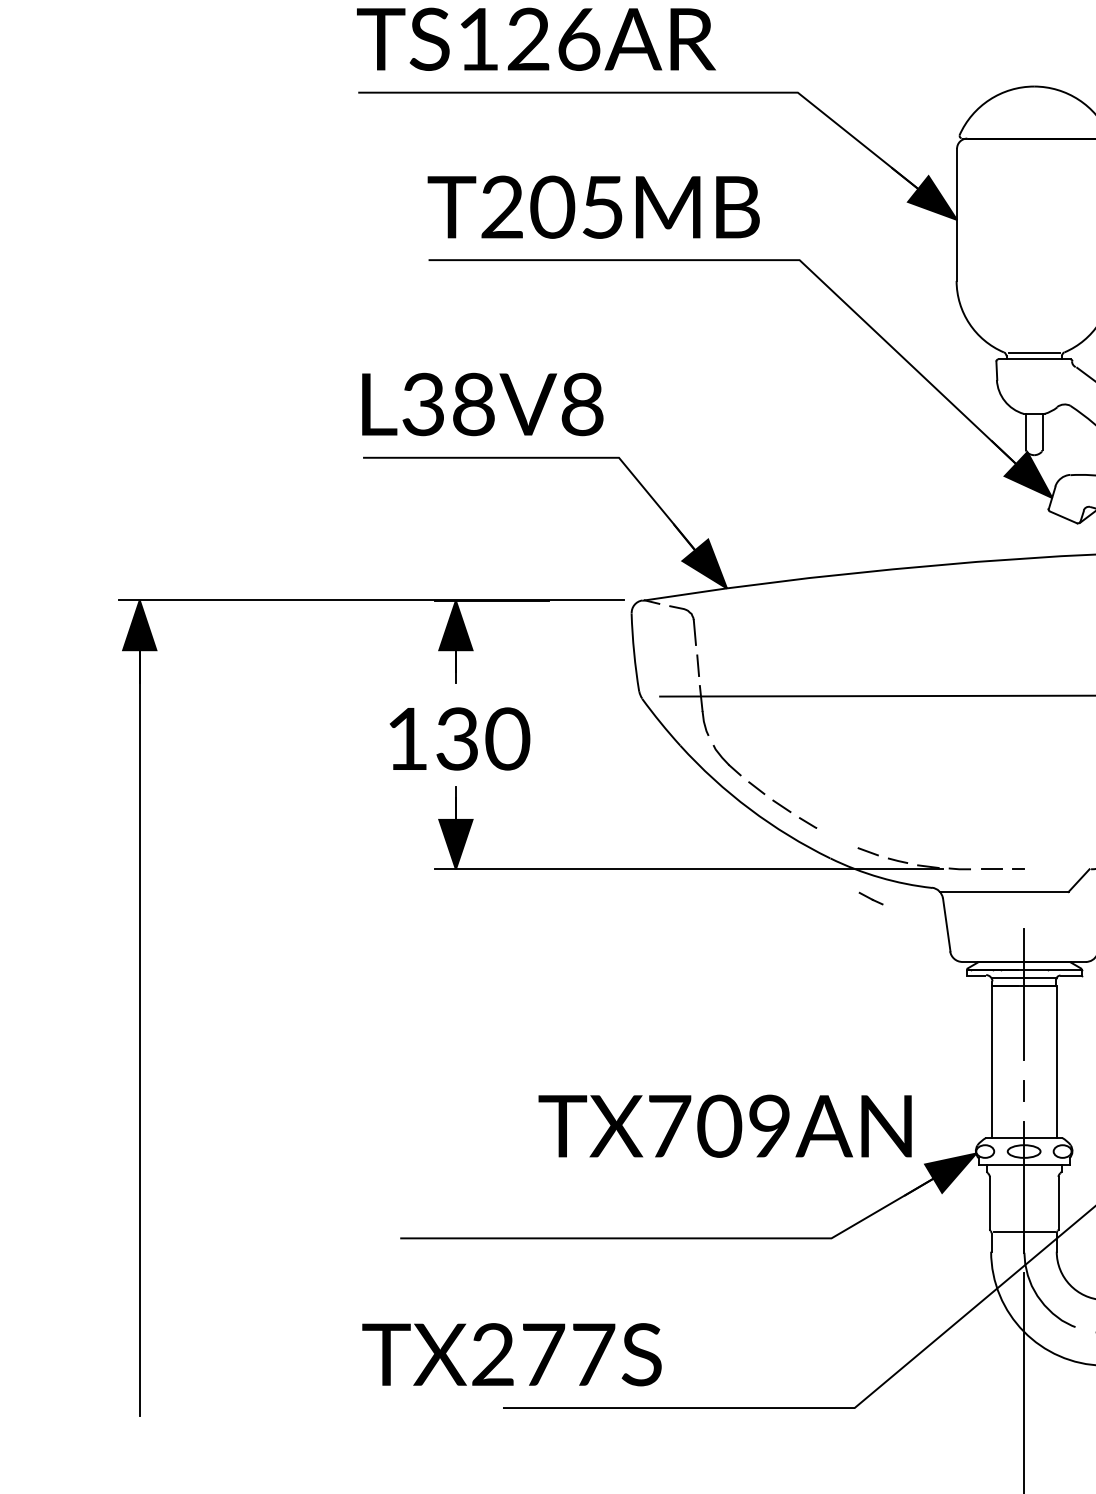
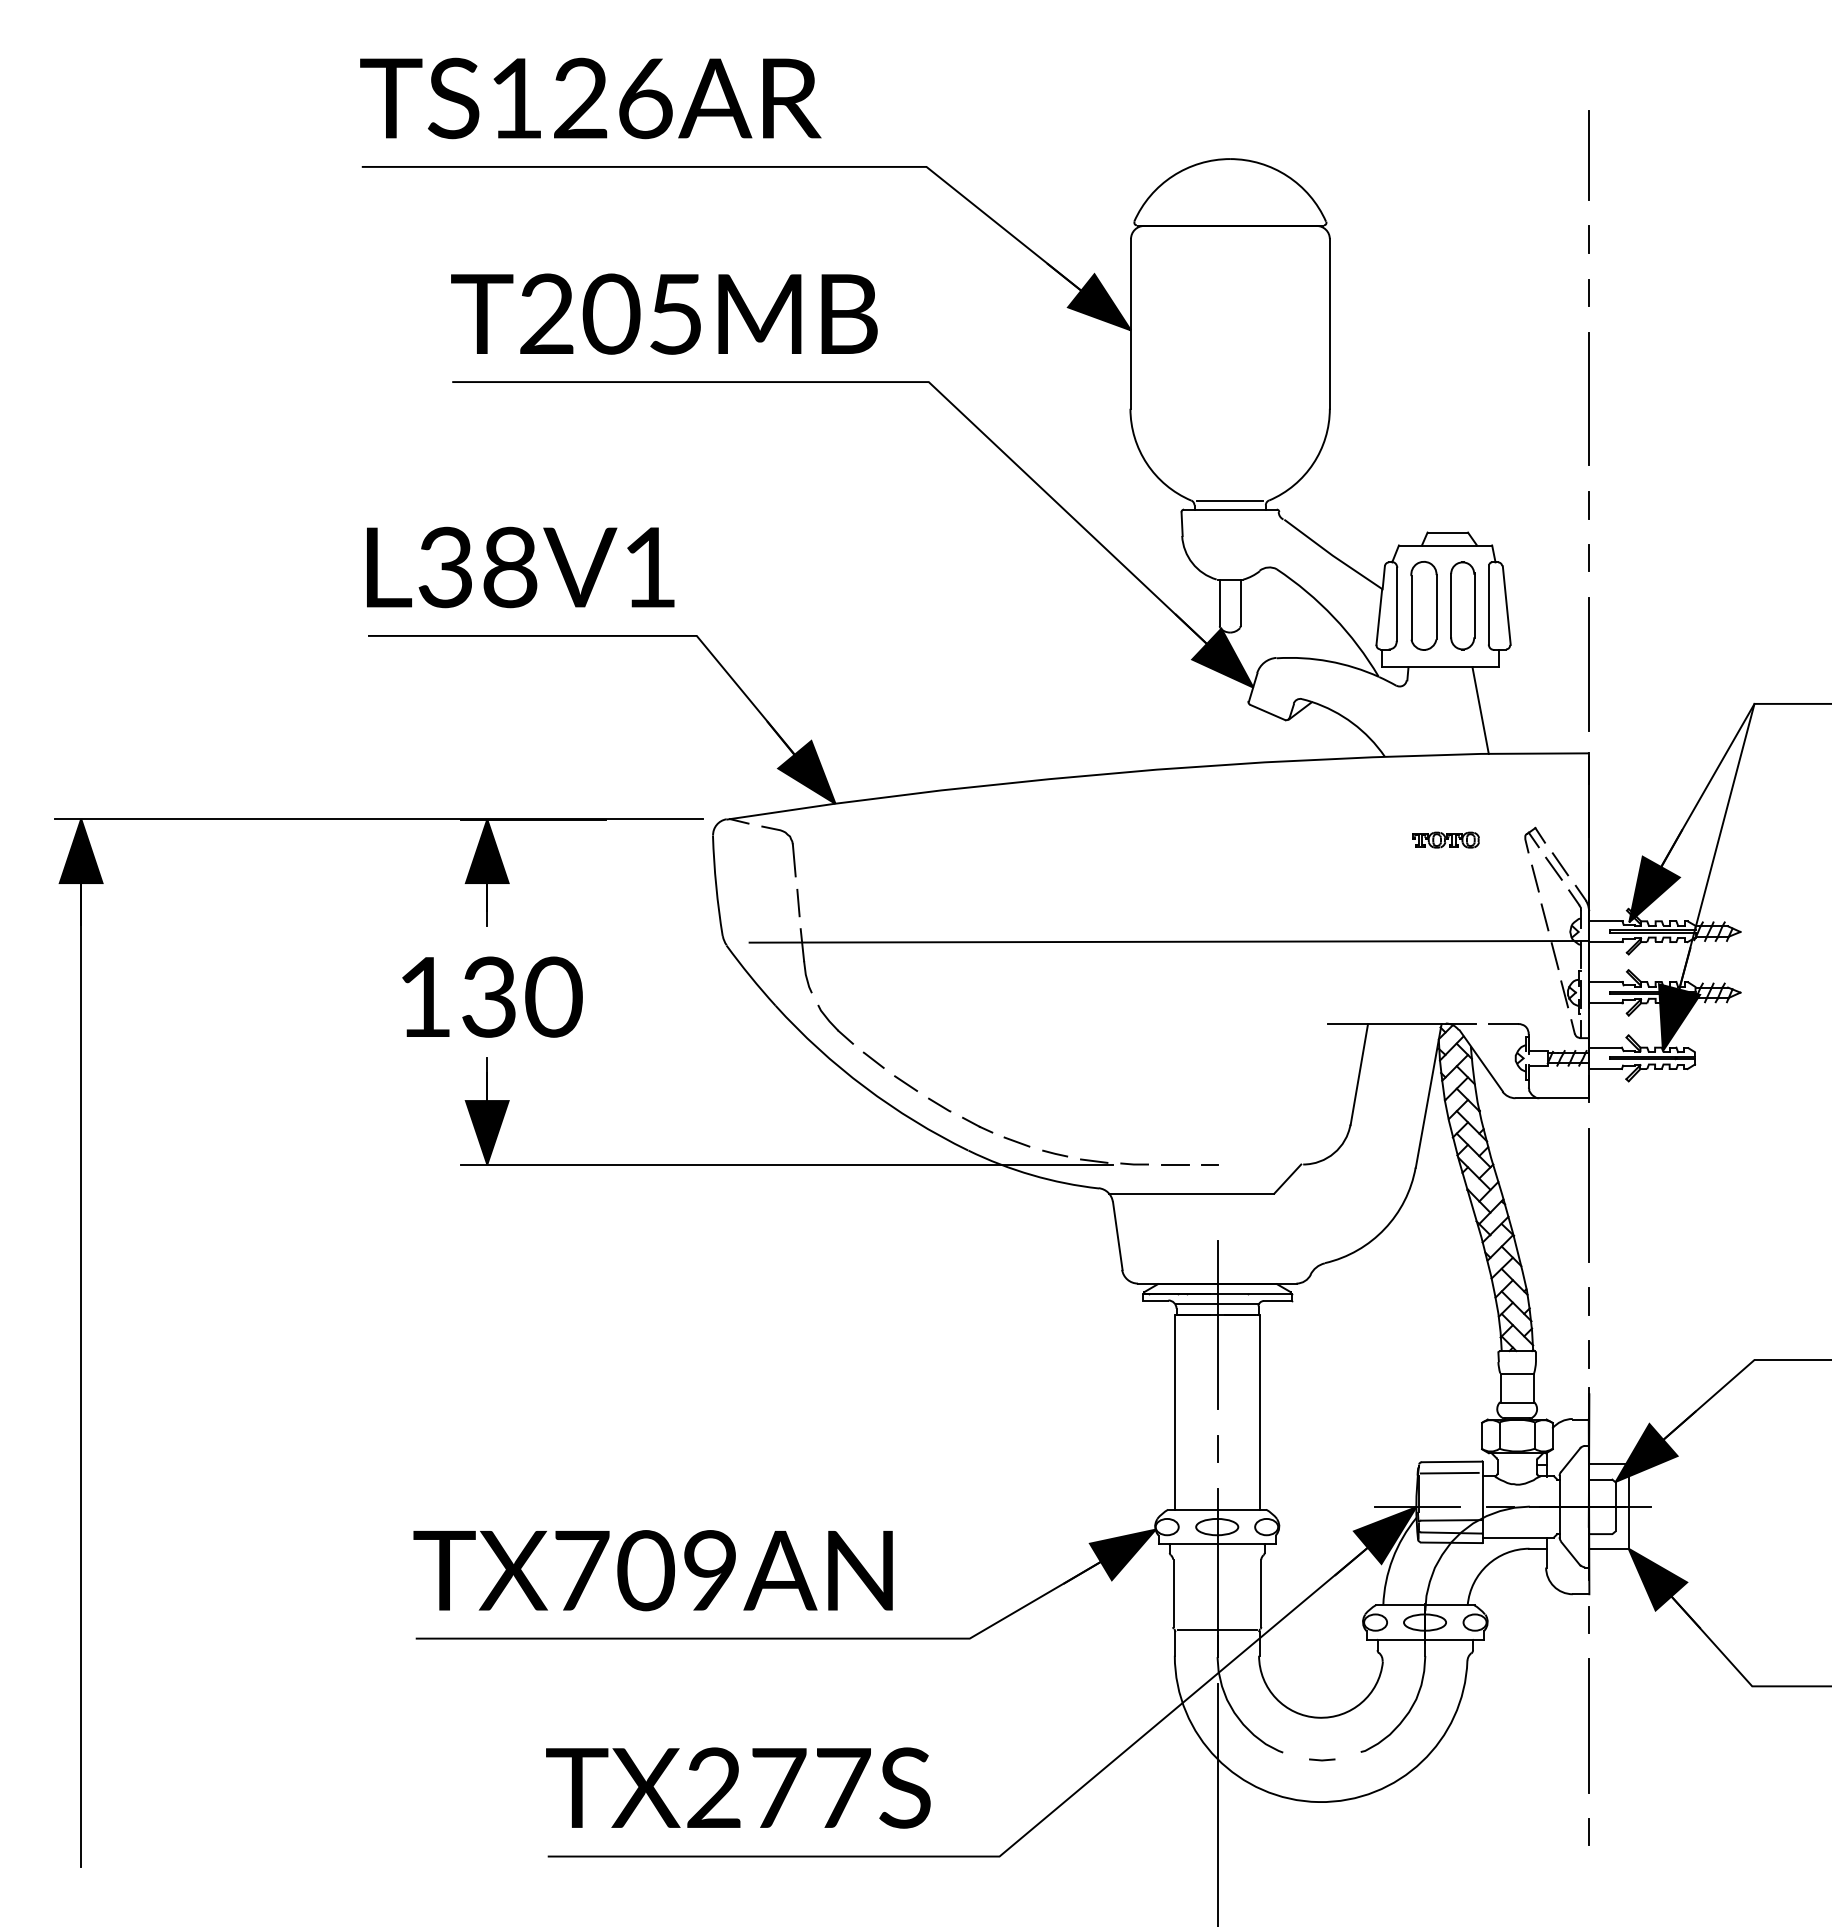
text: (582, 404) -> (649, 567), L38V8 -> L38V1
line: (871, 898) -> (977, 1124), moved
text: (724, 1126) -> (652, 1570), moved
text: (512, 1354) -> (738, 1787), moved

